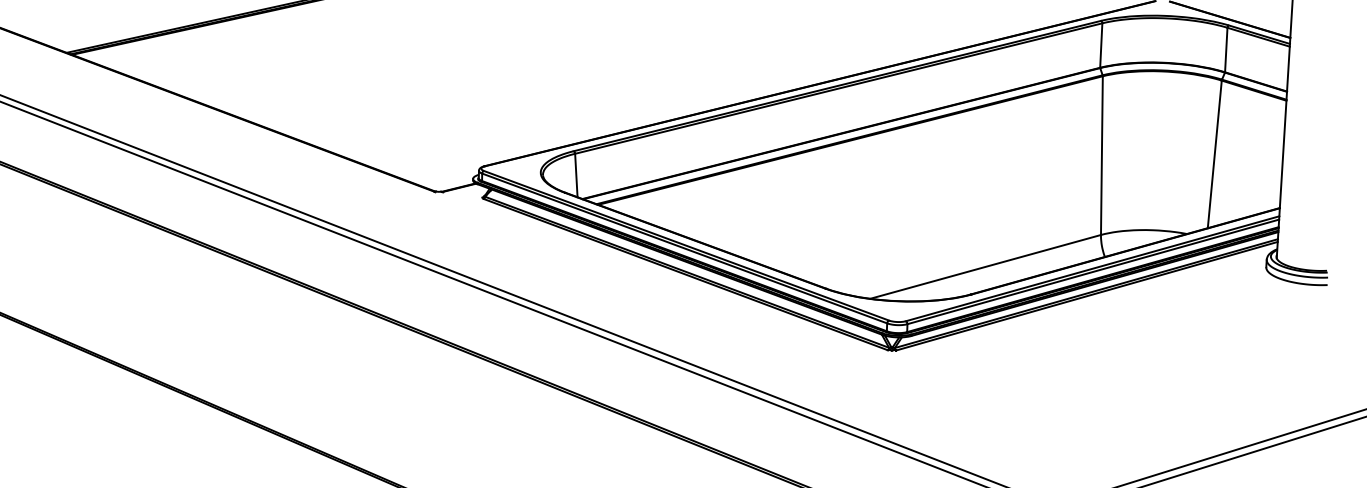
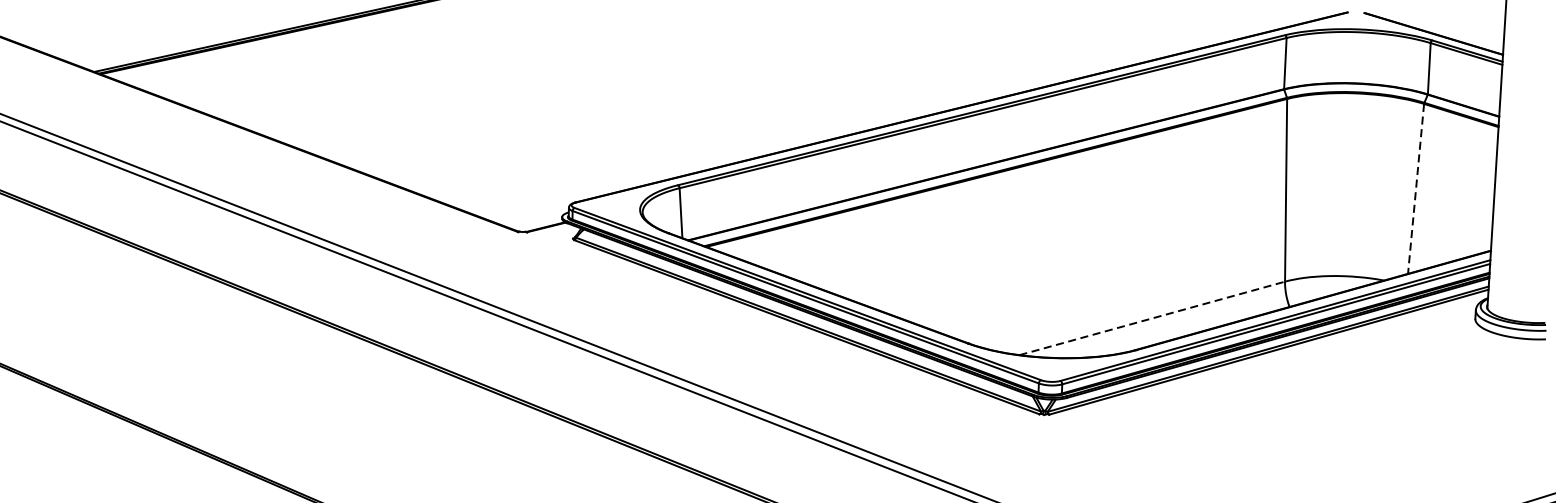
line: (1214, 154) -> (1415, 189), solid -> dashed
line: (985, 266) -> (1152, 317), solid -> dashed

